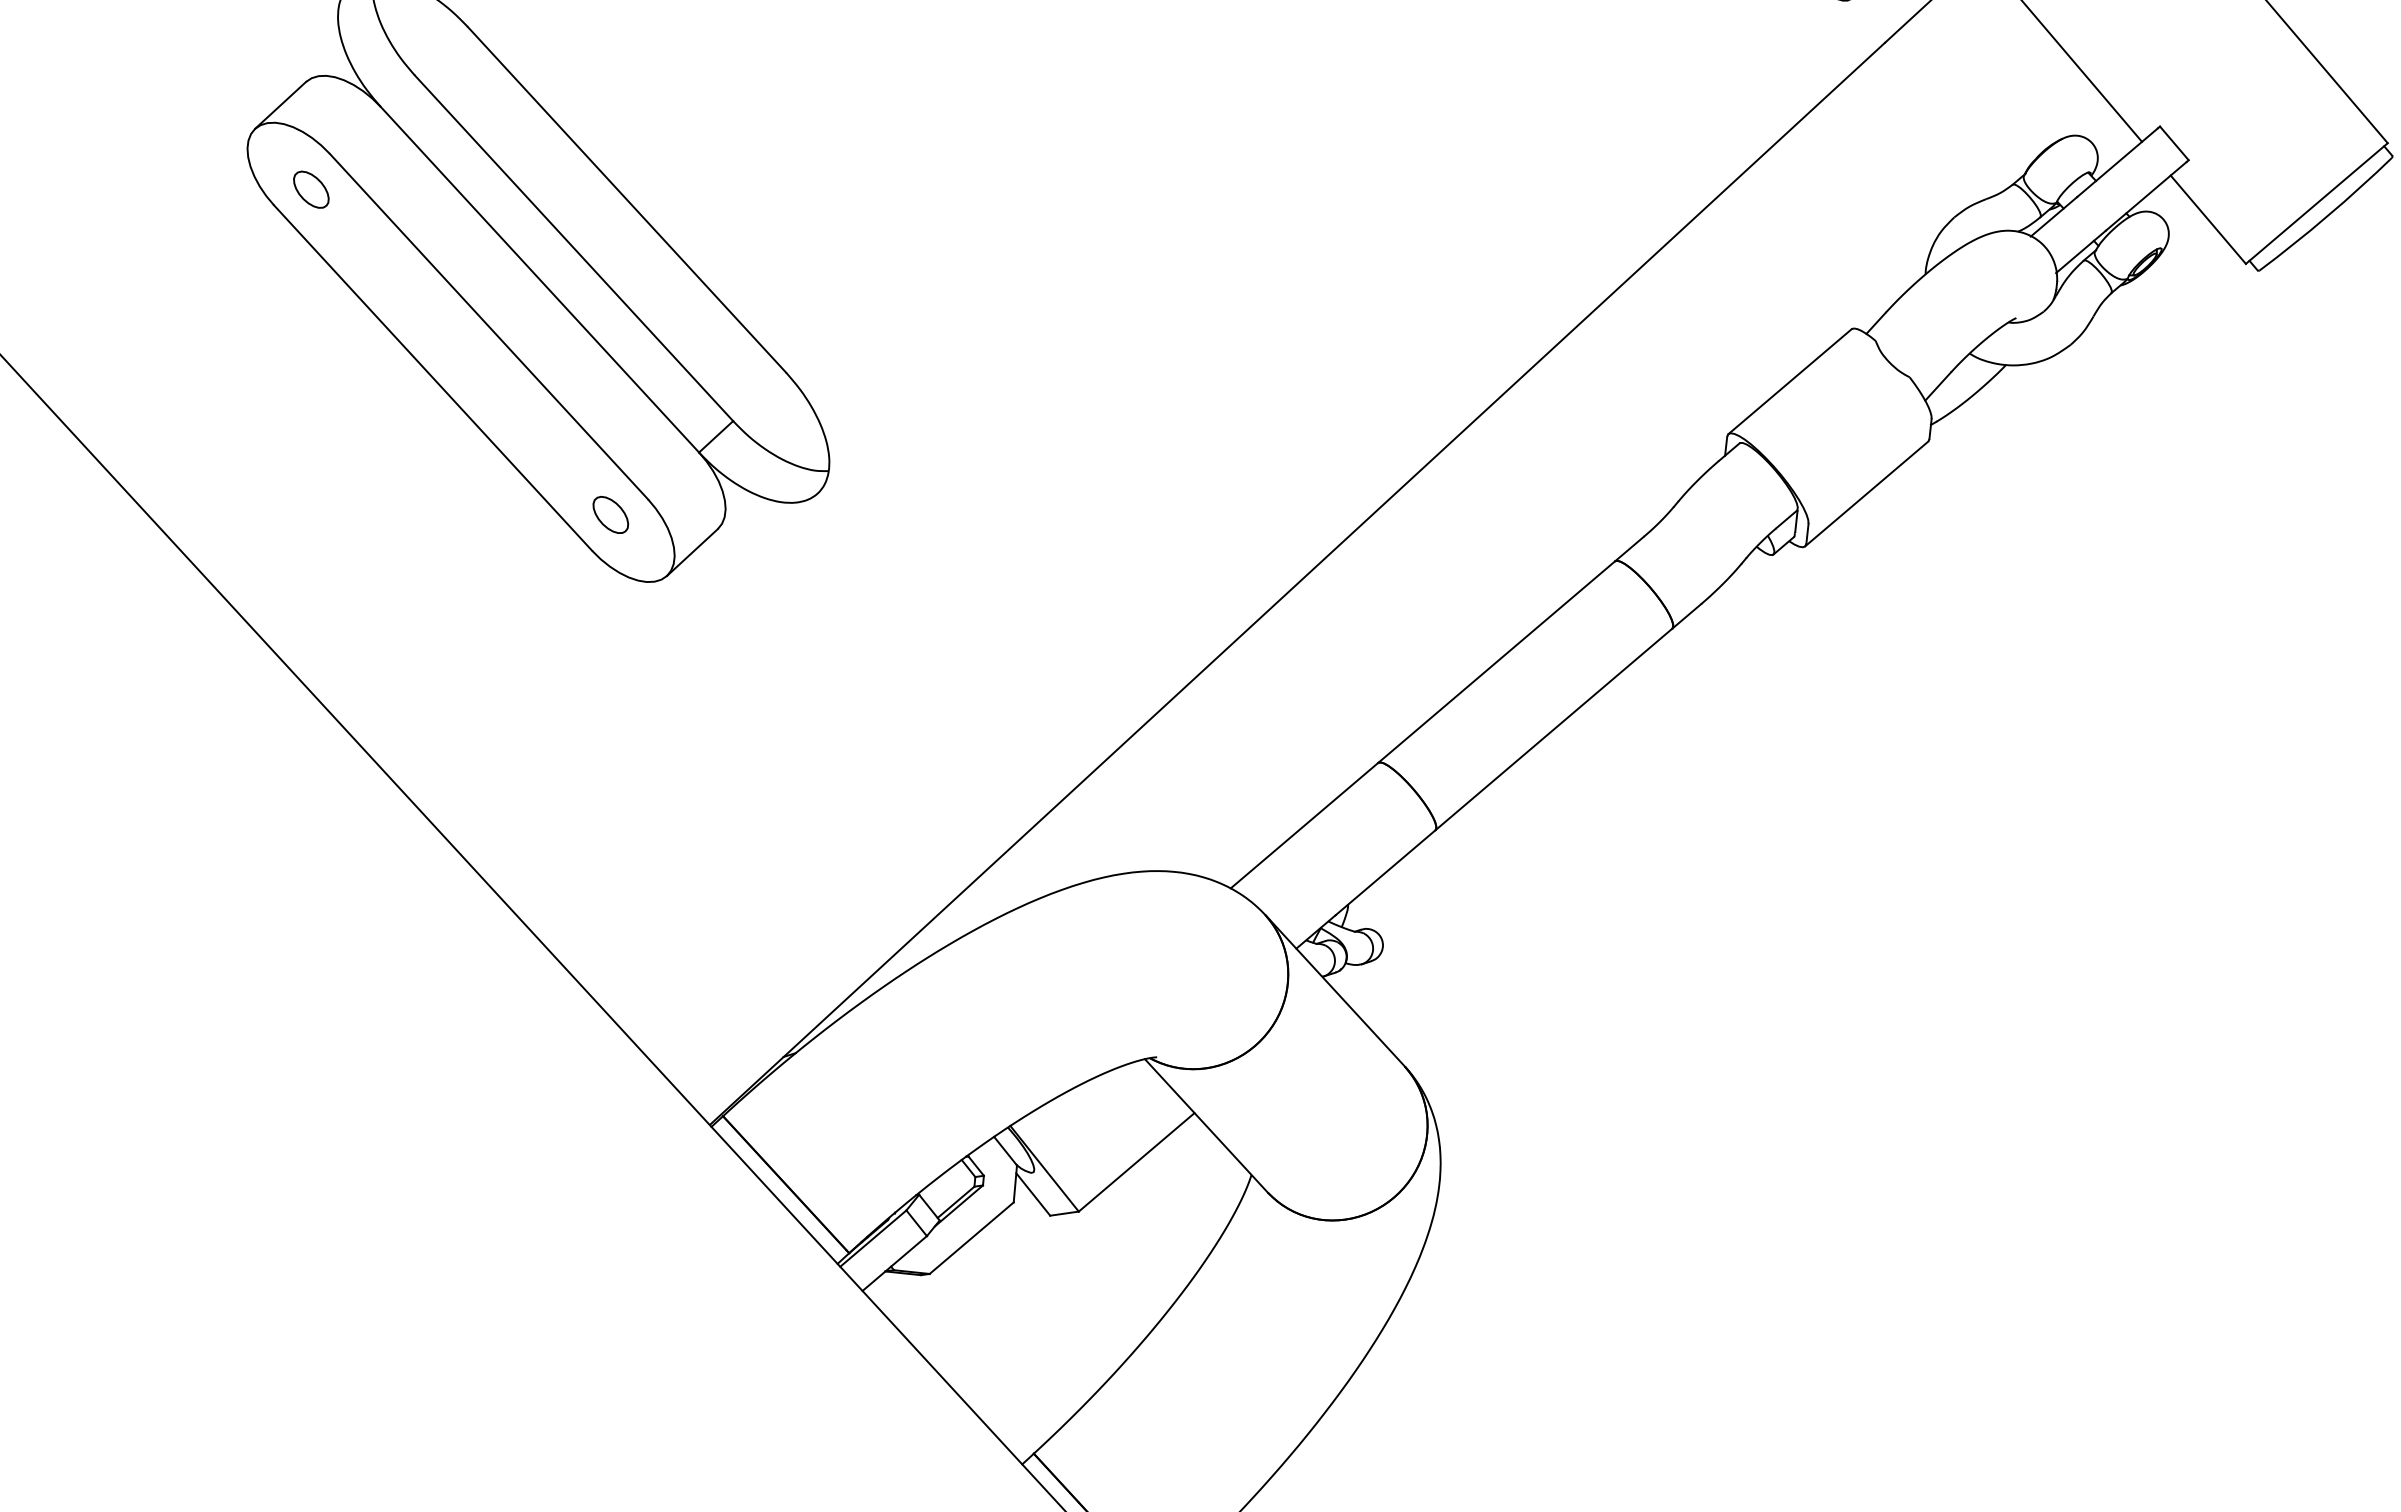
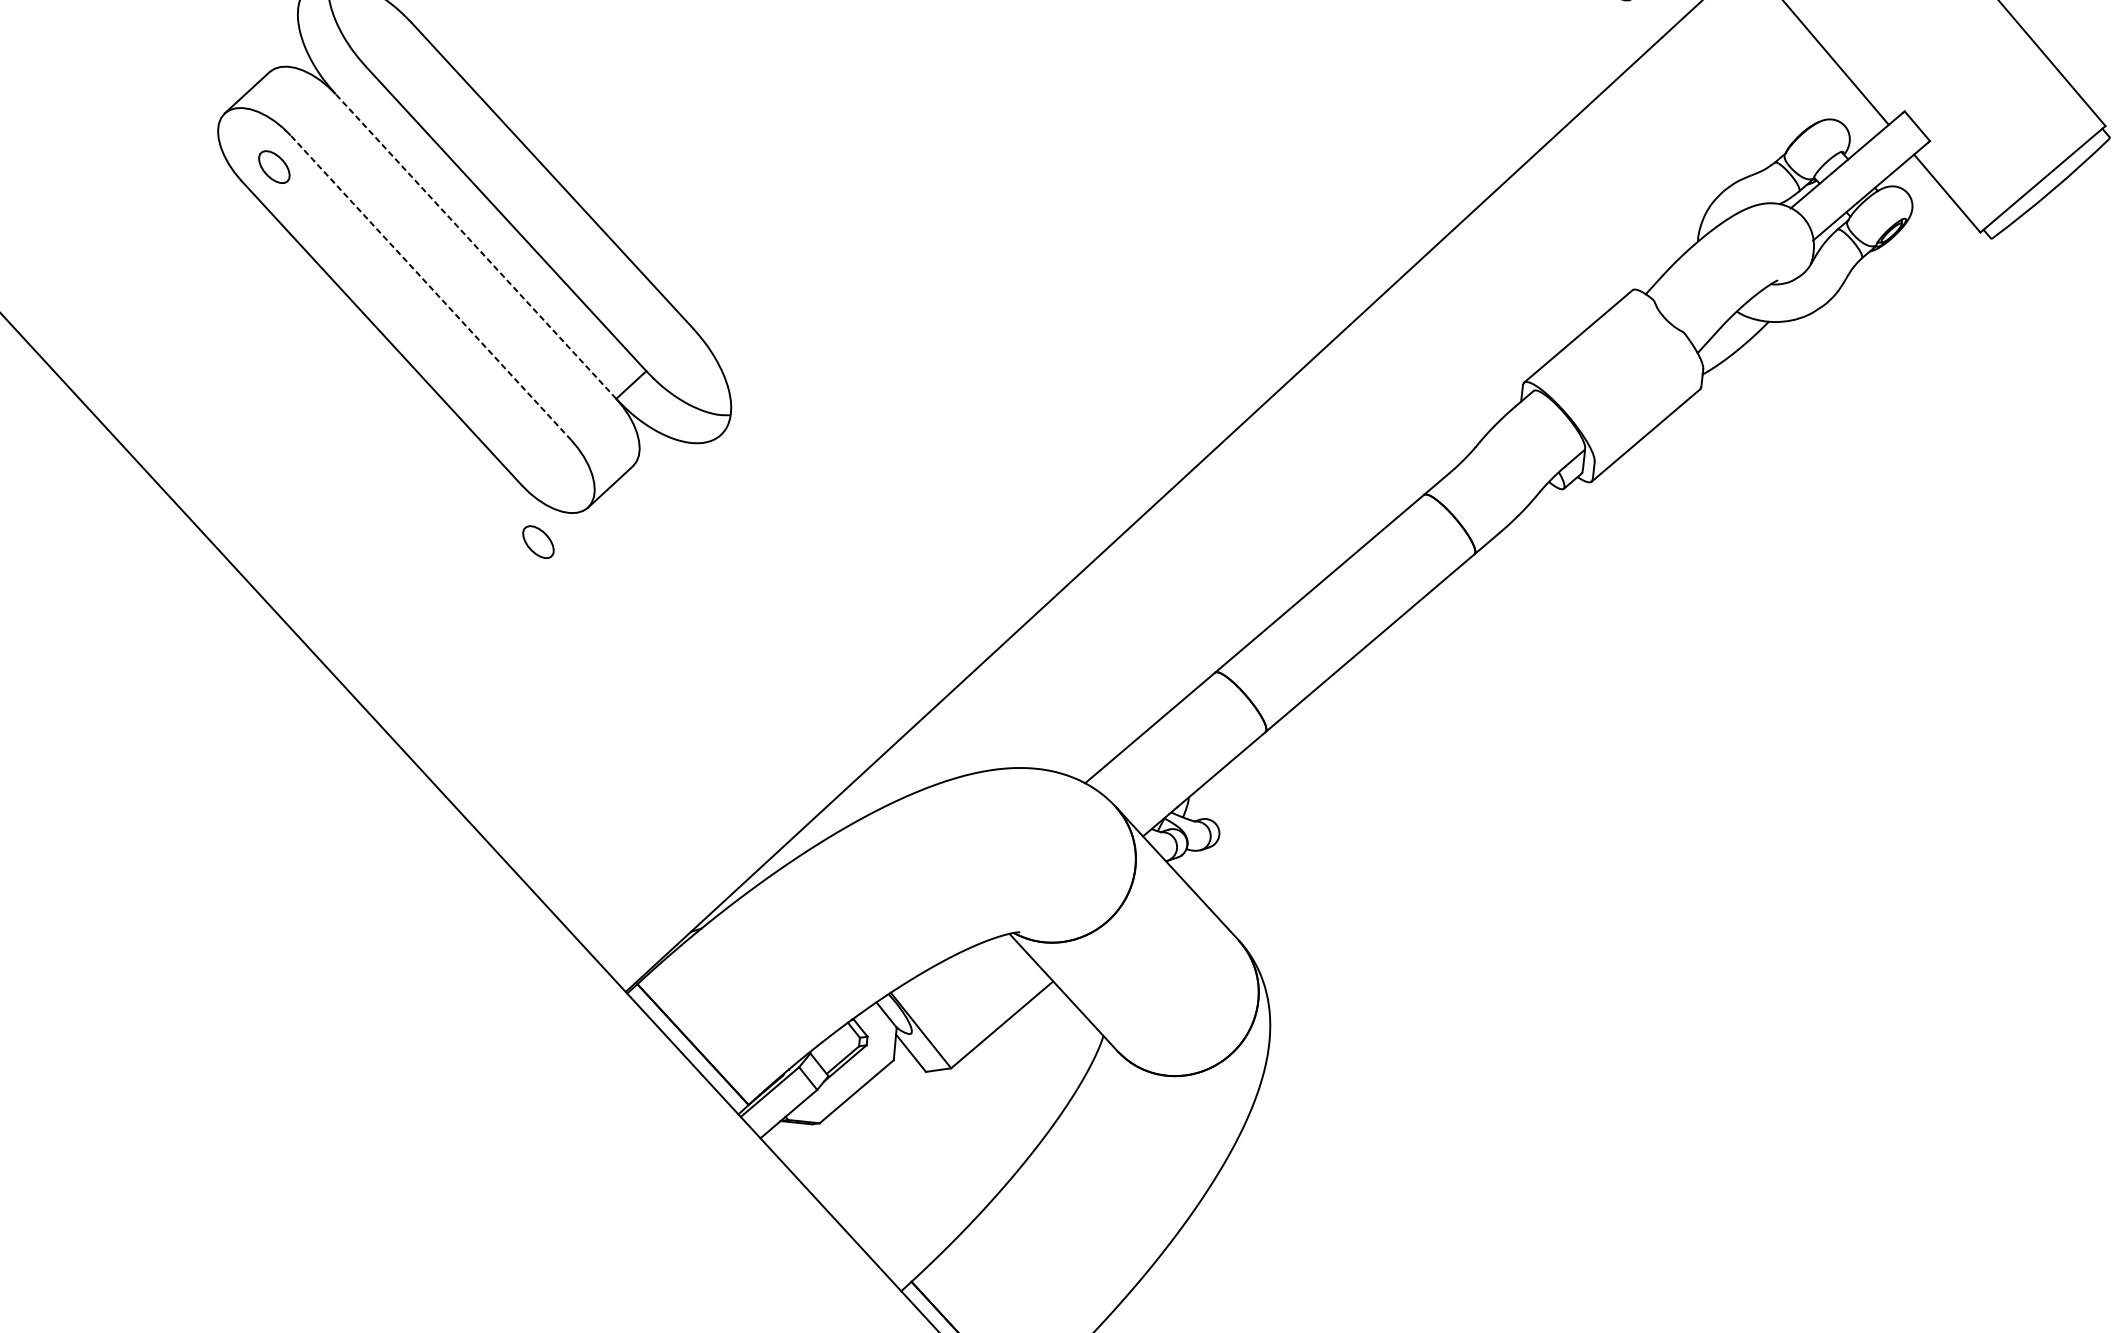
line: (539, 279) -> (475, 246), solid -> dashed
line: (489, 326) -> (431, 287), solid -> dashed
part: (610, 514) -> (538, 541), moved

